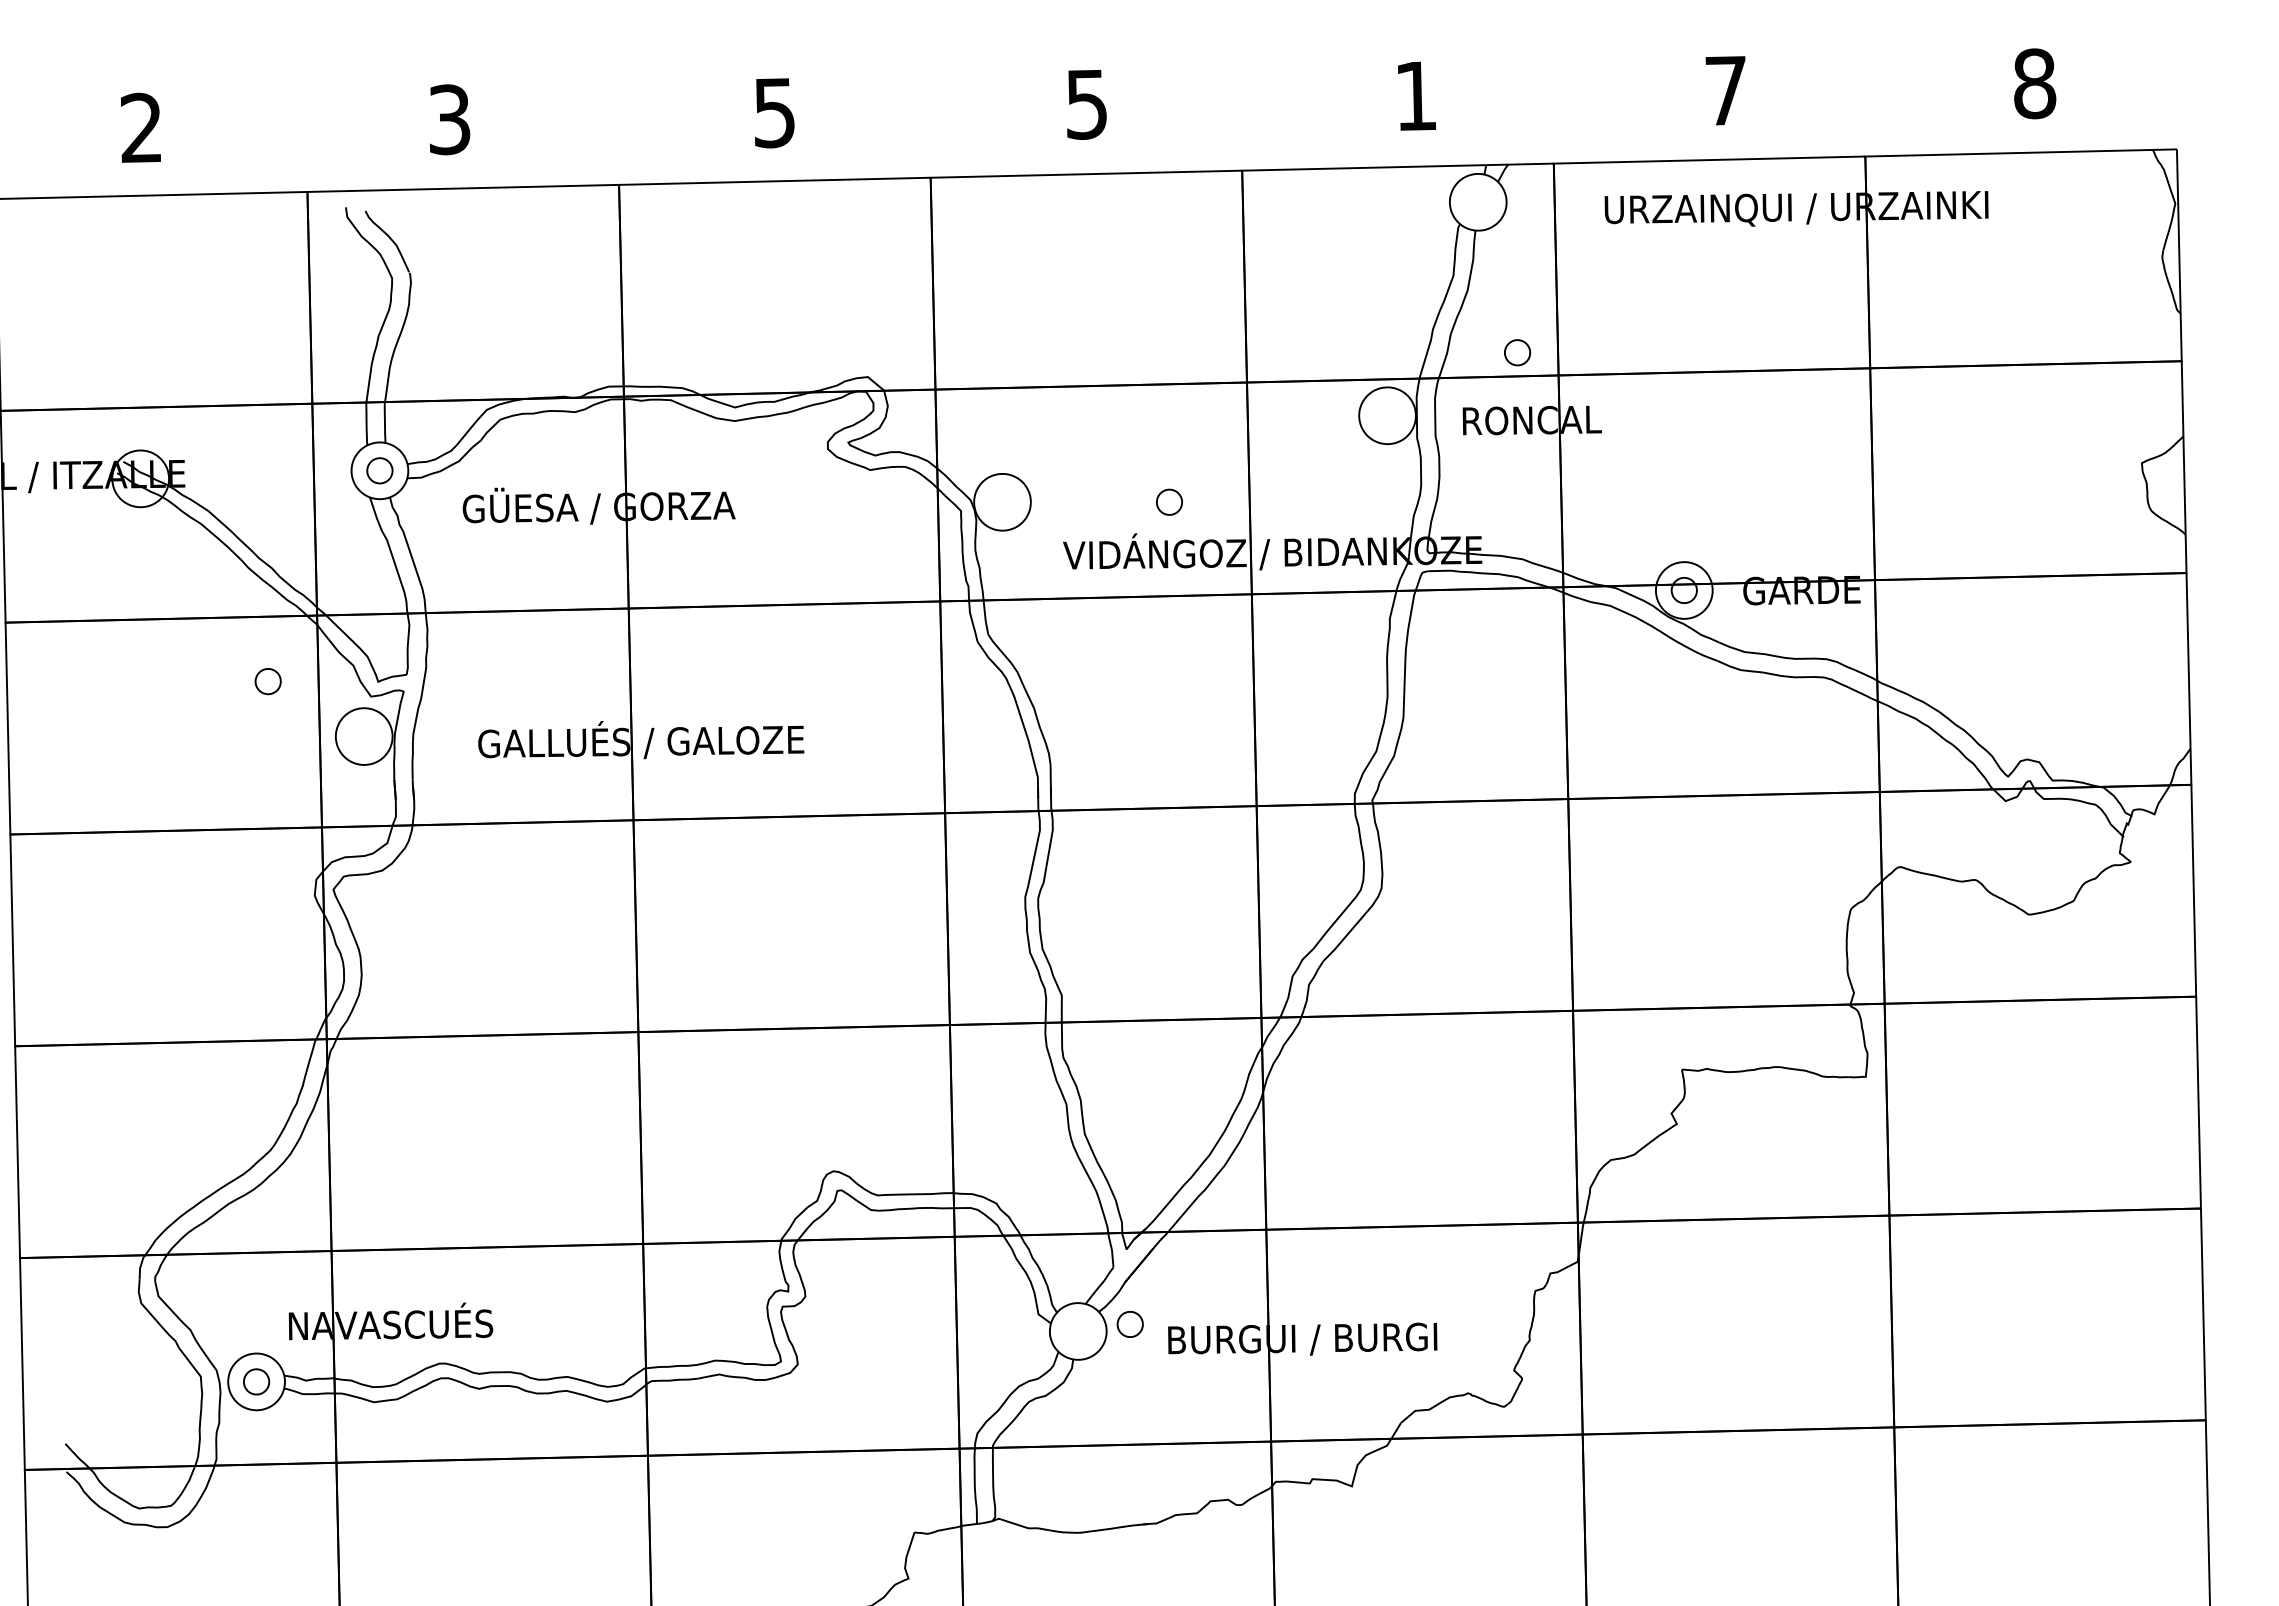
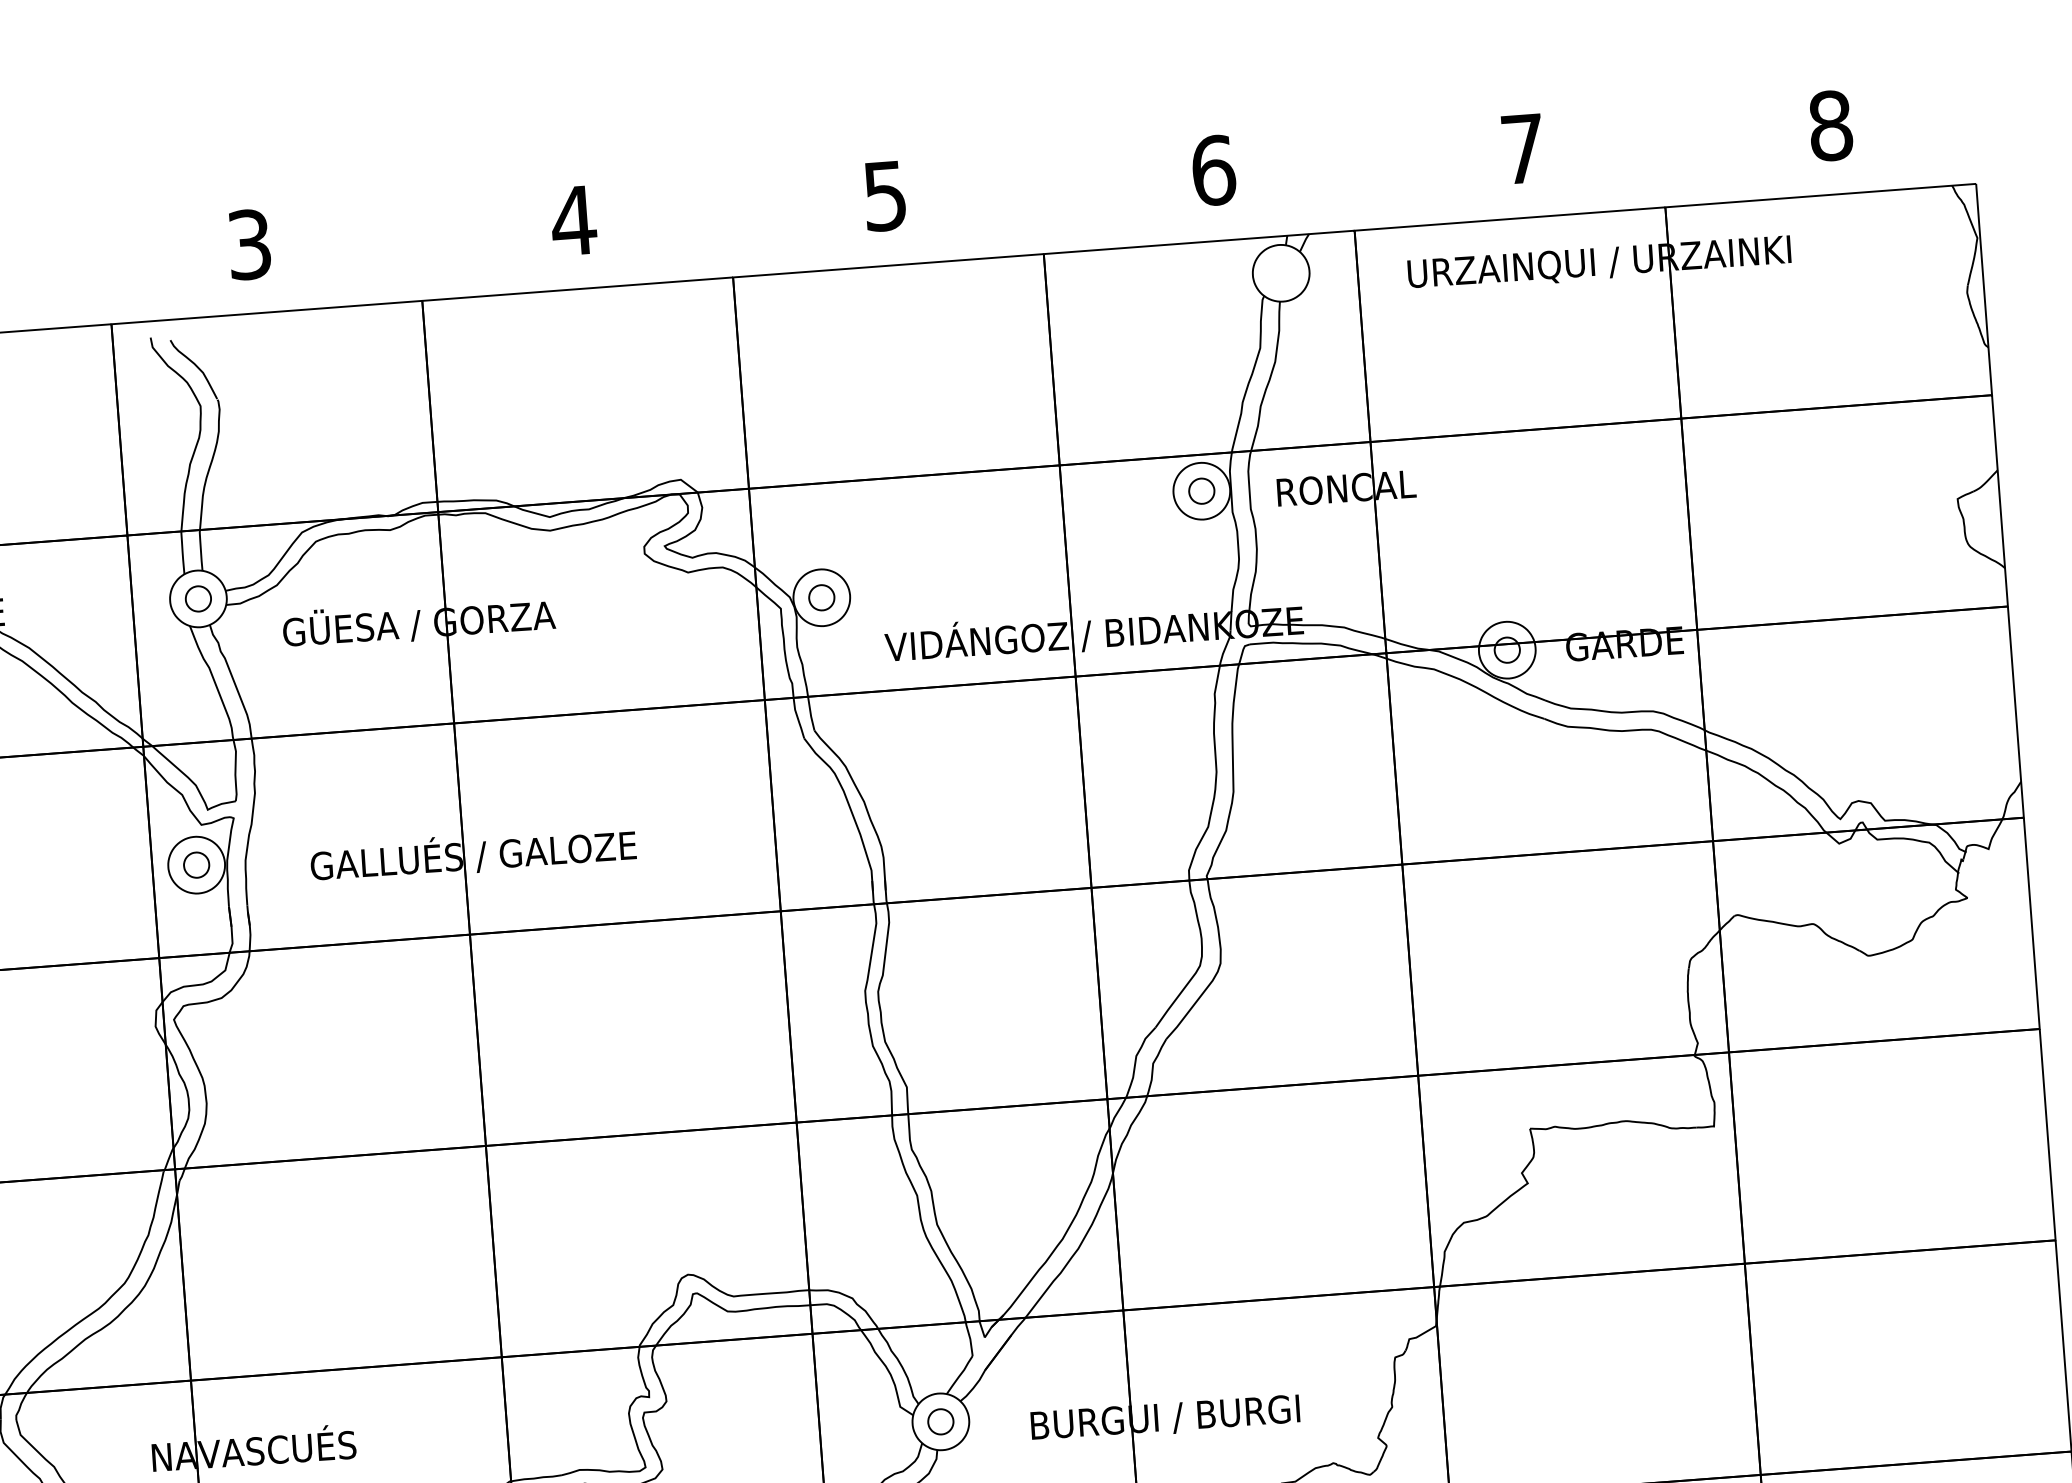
text: (1416, 95) -> (1213, 169), 1 -> 6
text: (774, 113) -> (573, 221), 5 -> 4
part: (1517, 352) -> (1201, 490), moved
part: (1169, 501) -> (821, 596), moved
part: (267, 681) -> (195, 865), moved
part: (1129, 1324) -> (940, 1421), moved

